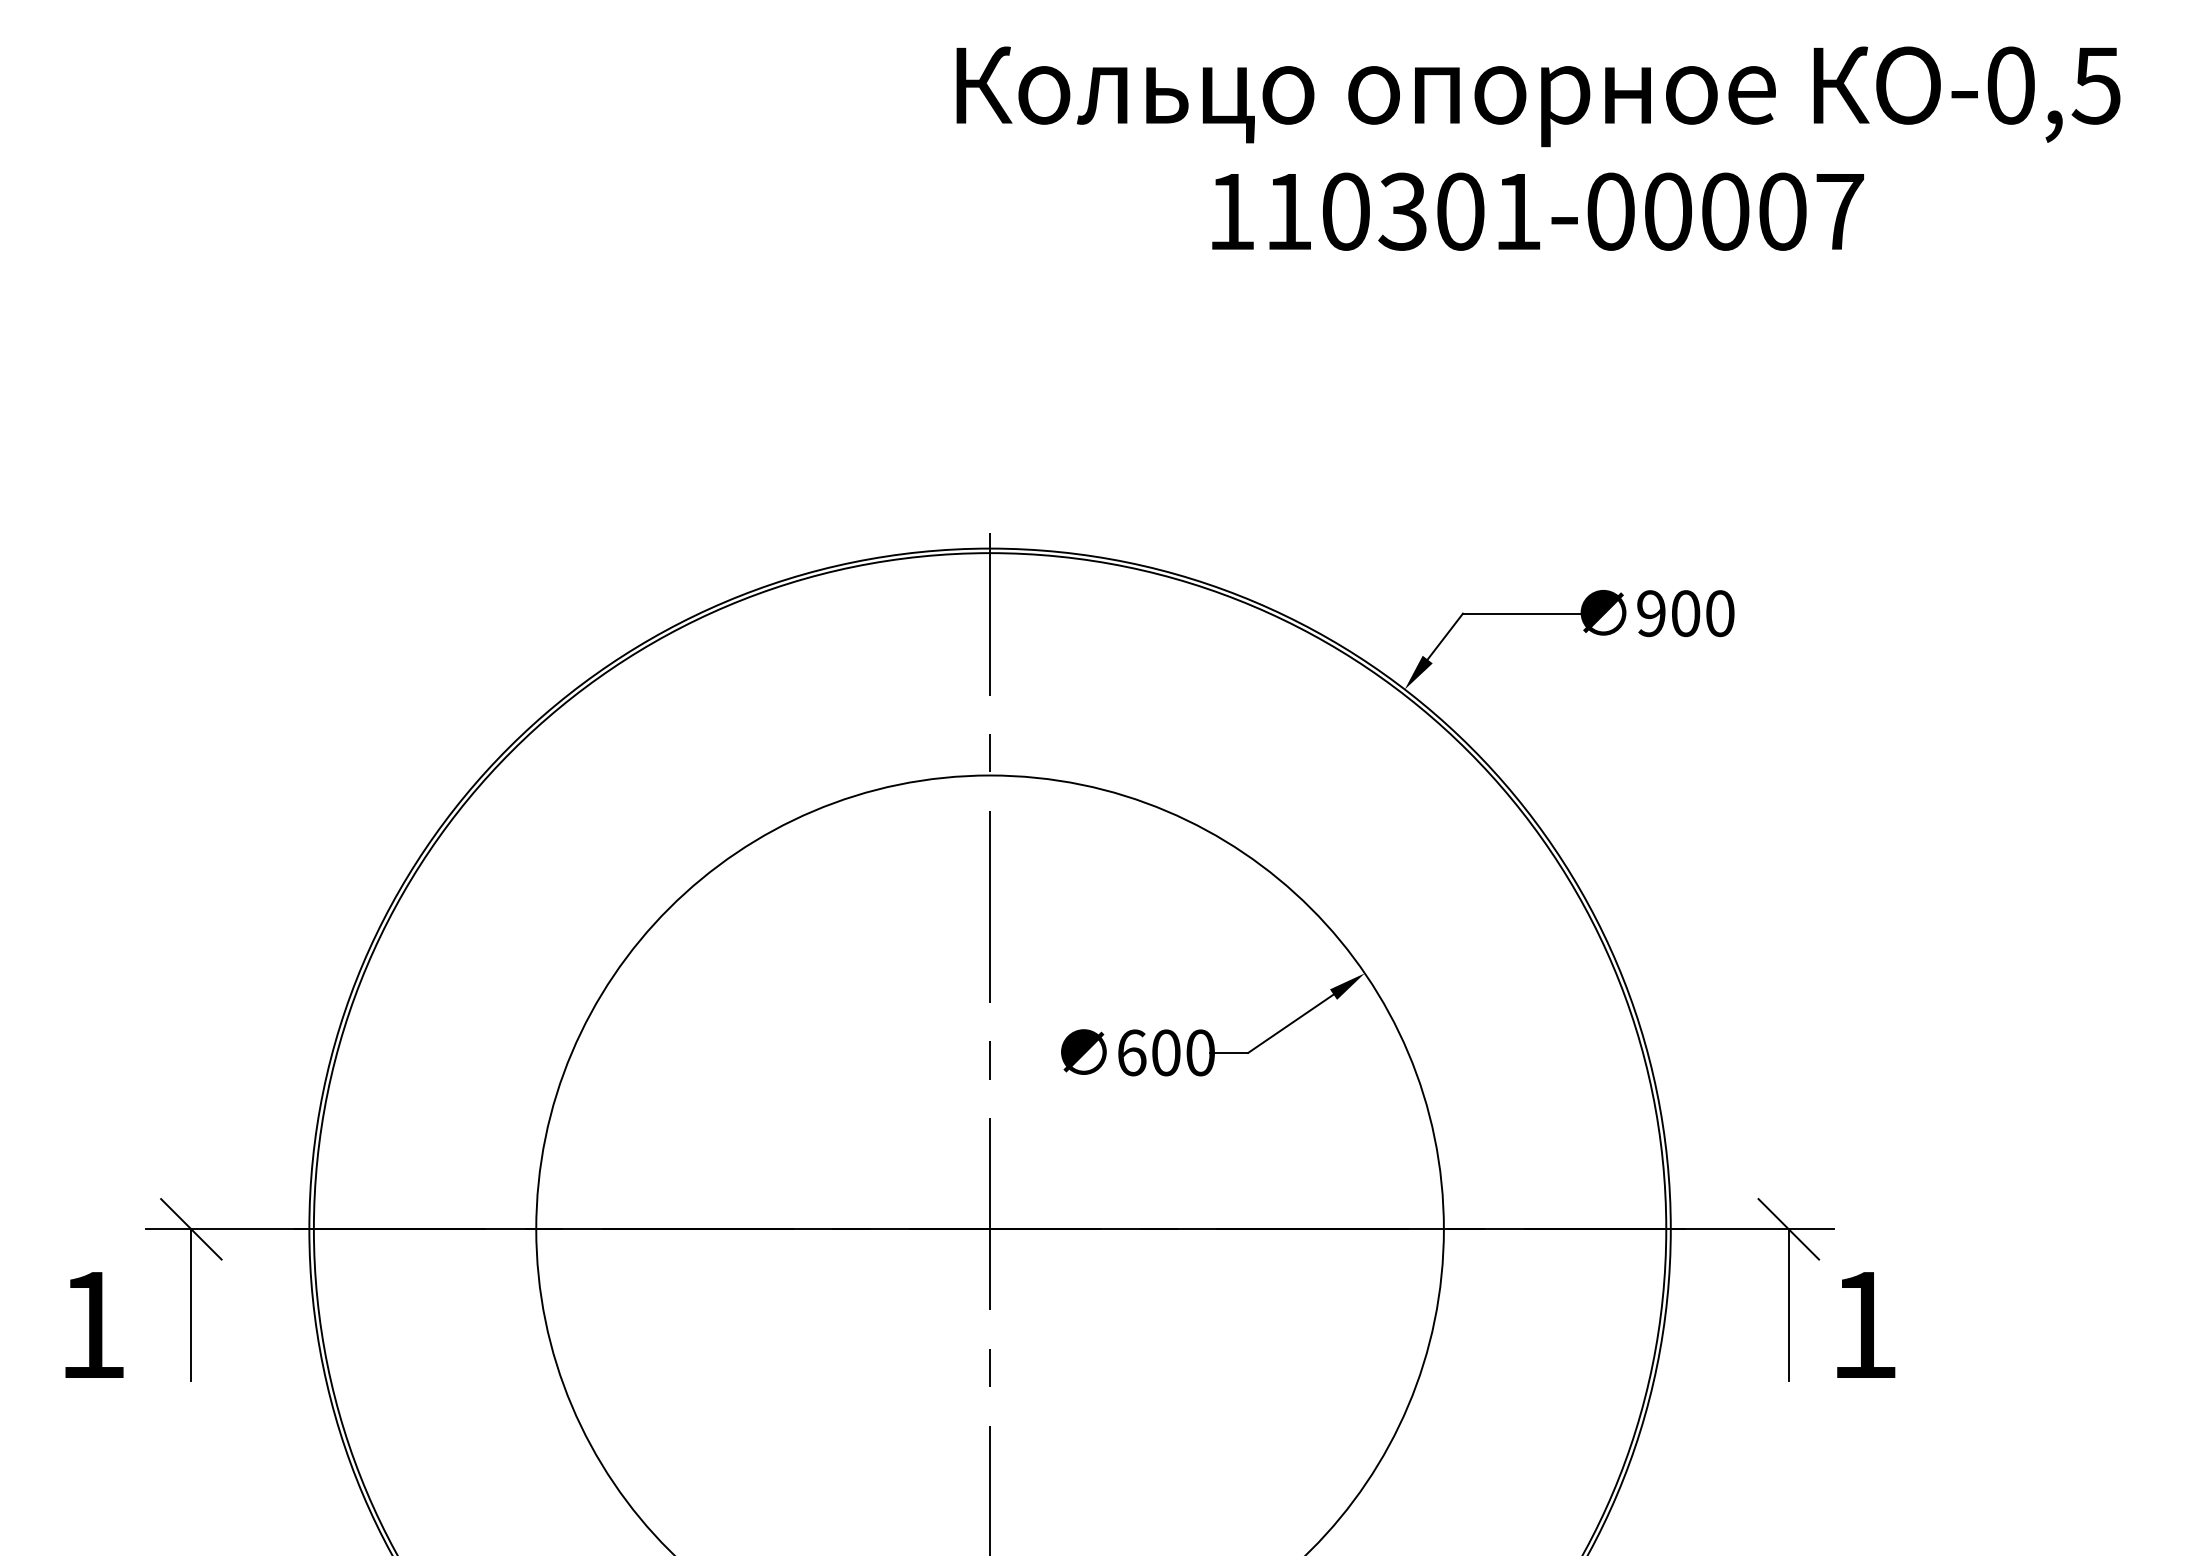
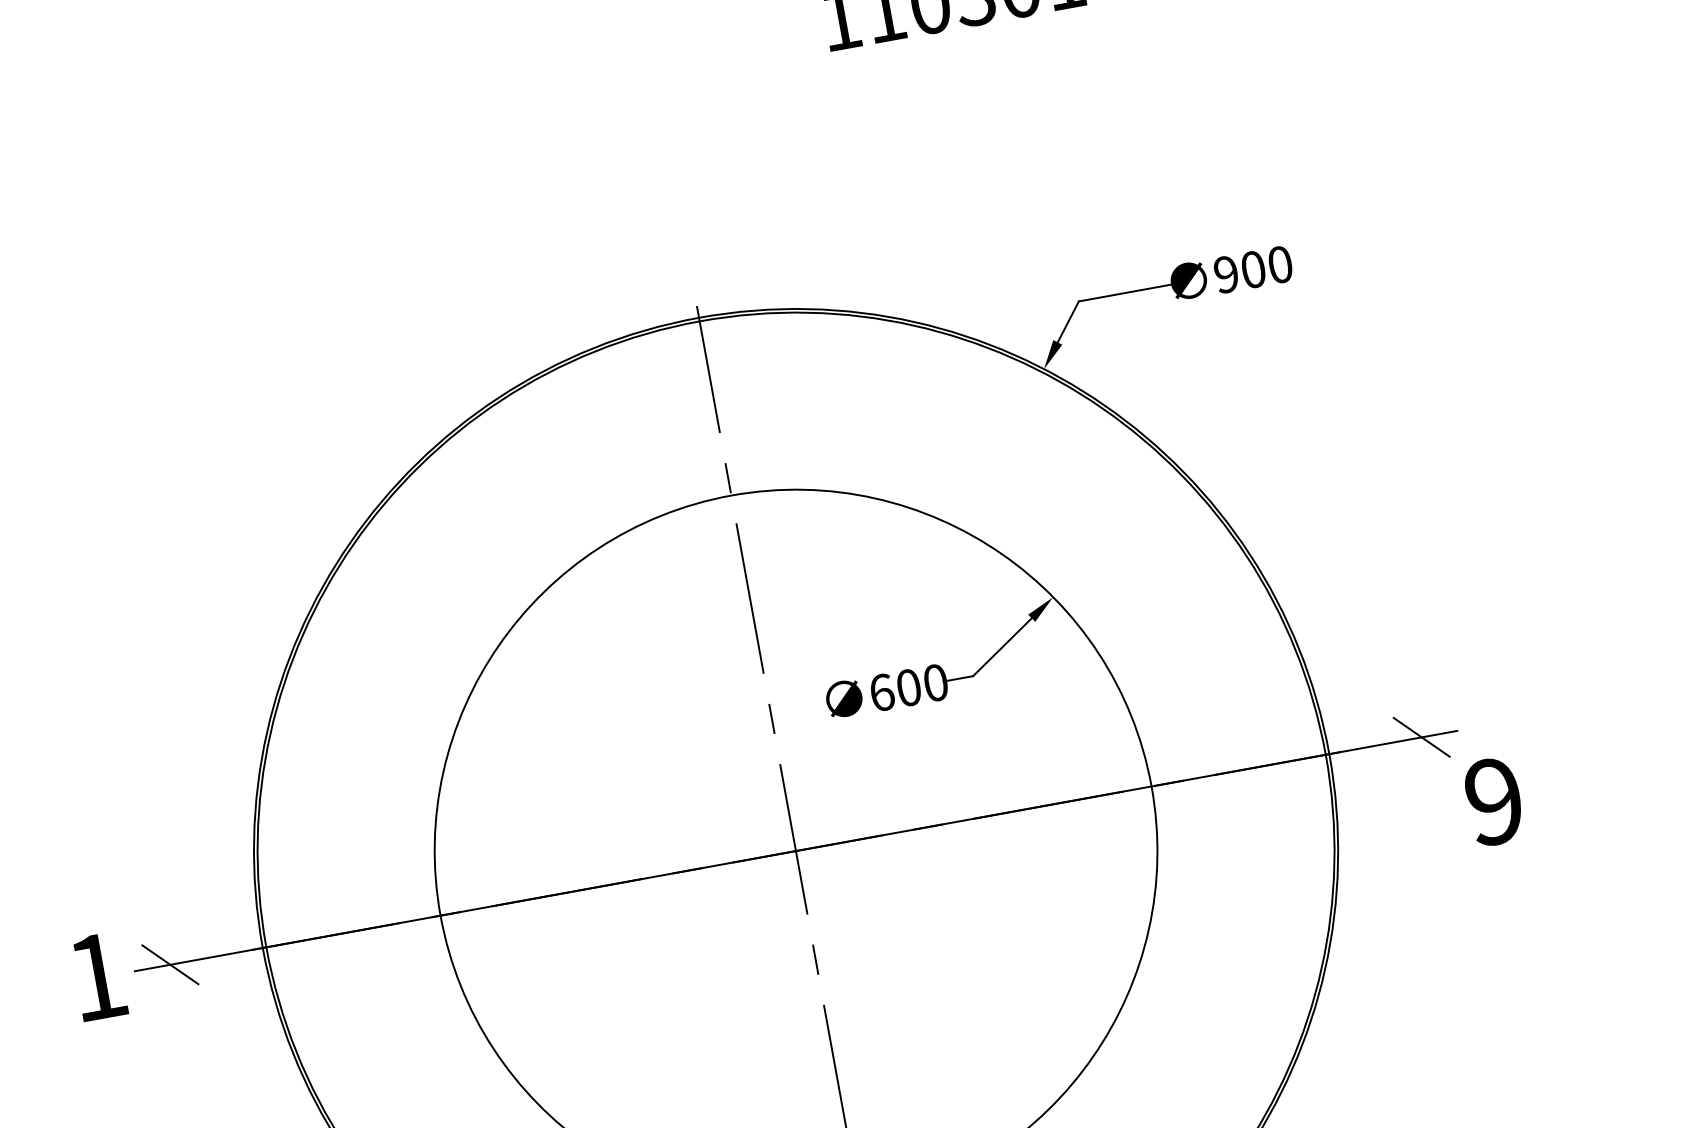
line: (191, 1304) -> (181, 1023), removed
line: (1788, 1304) -> (1432, 796), removed
text: (94, 1324) -> (98, 976), moved
text: (1863, 1324) -> (1493, 801), 1 -> 9

